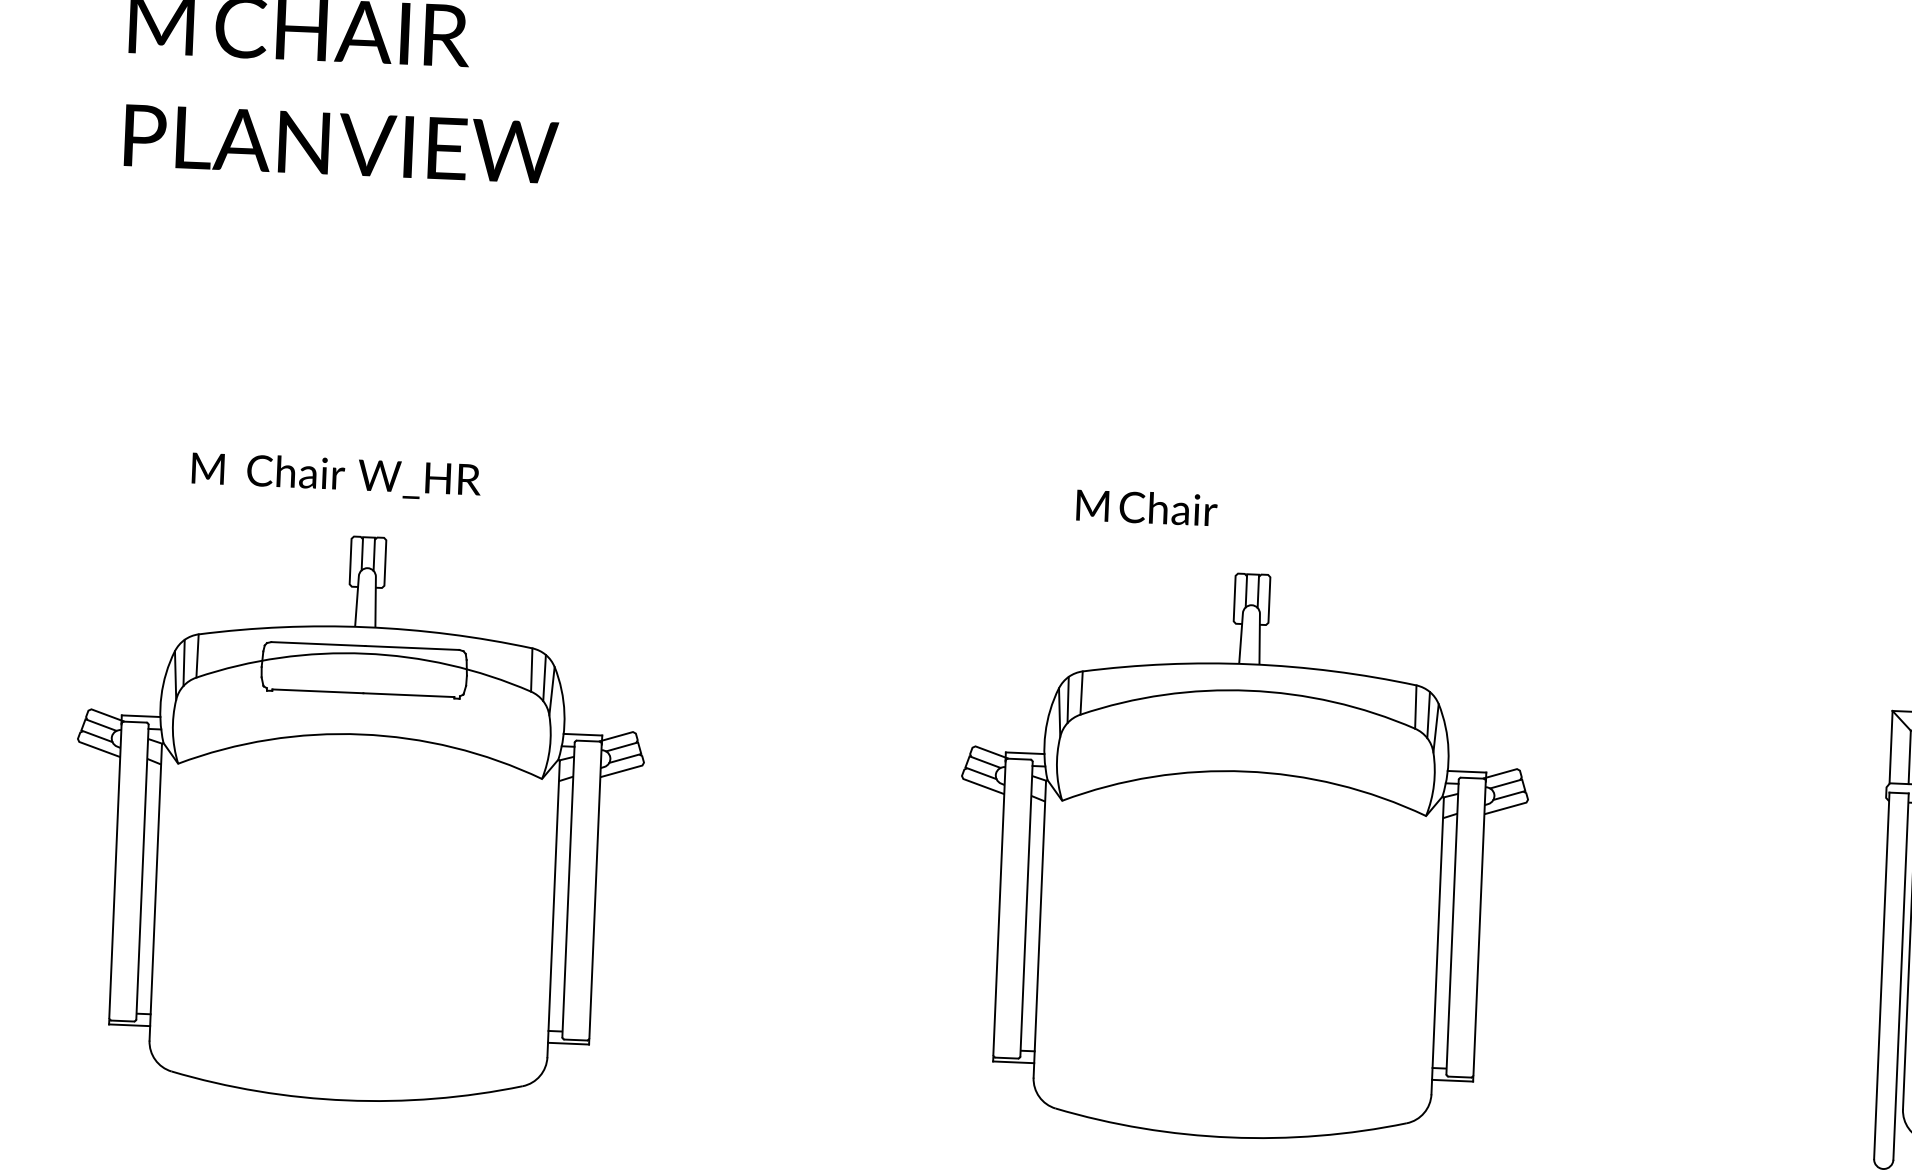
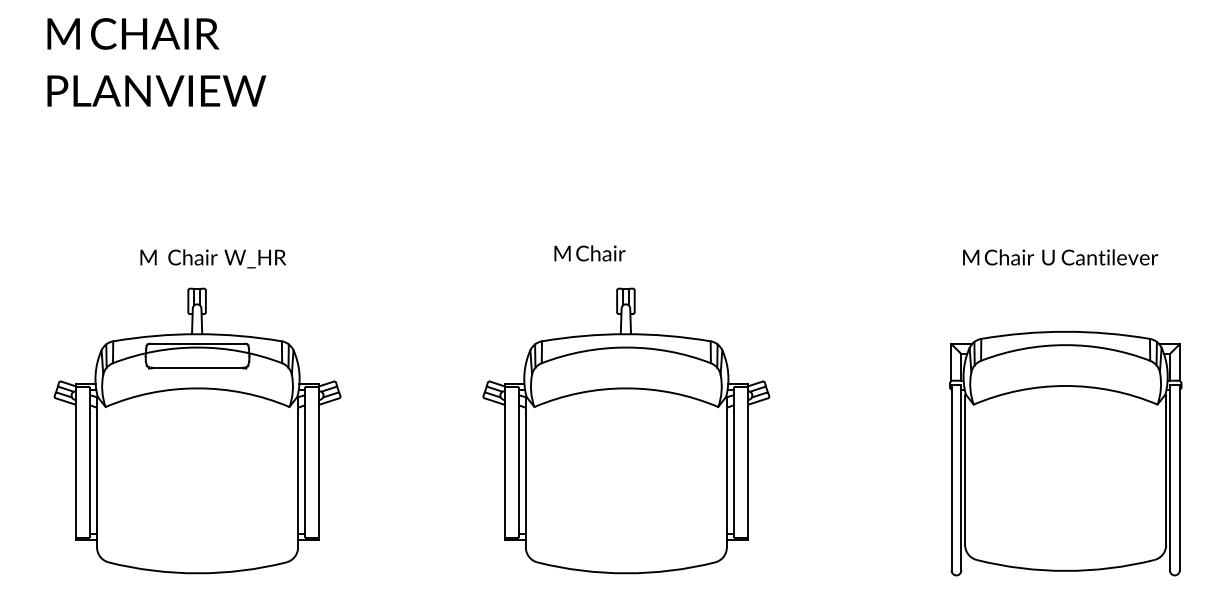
text: (336, 475) -> (213, 258), moved
text: (1146, 507) -> (589, 253), moved
part: (358, 817) -> (197, 430), moved

